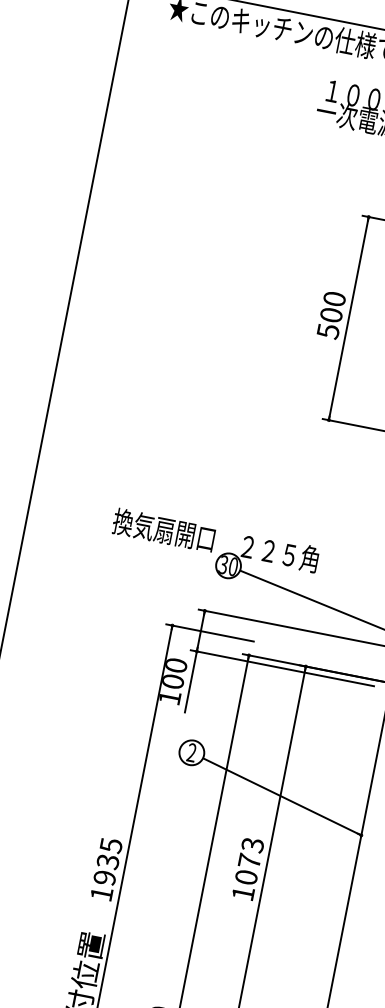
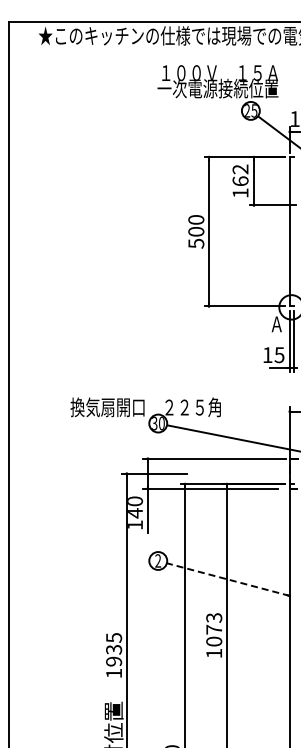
text: (173, 682) -> (135, 513), 100 -> 140
line: (282, 796) -> (228, 579), solid -> dashed

